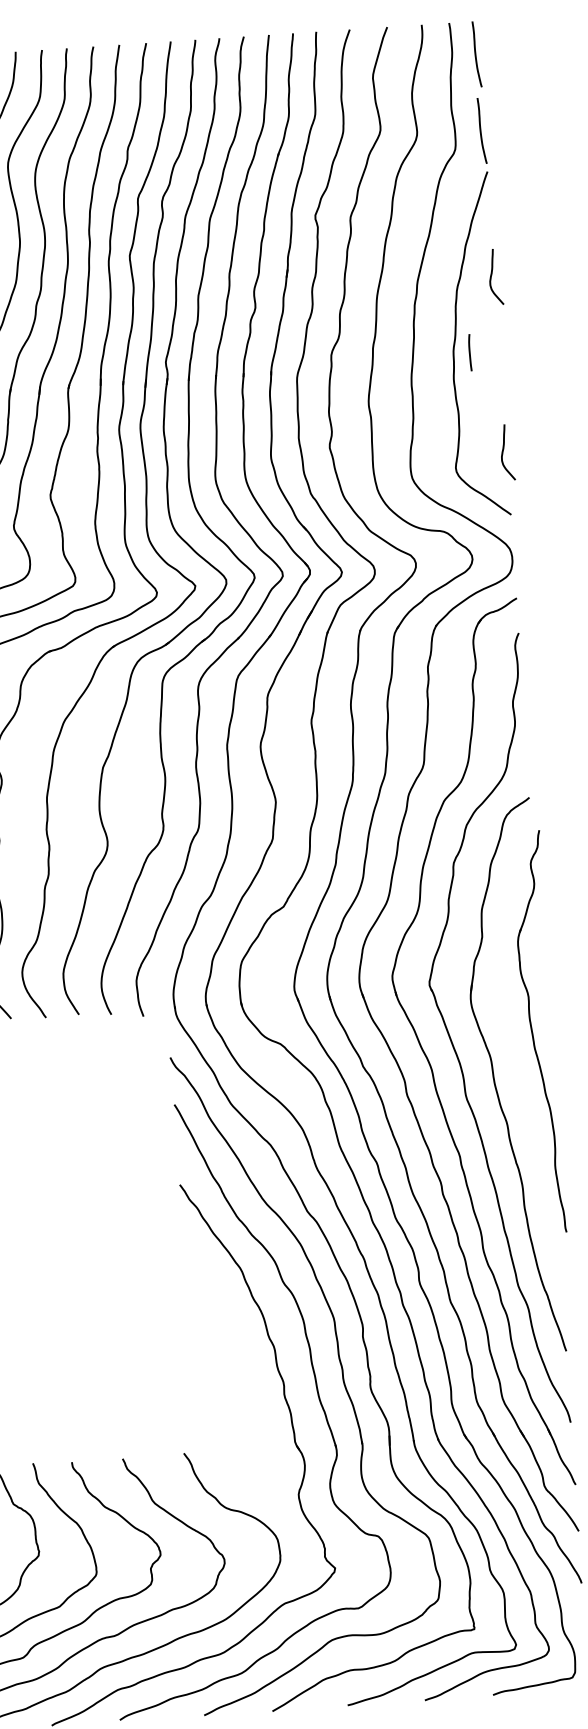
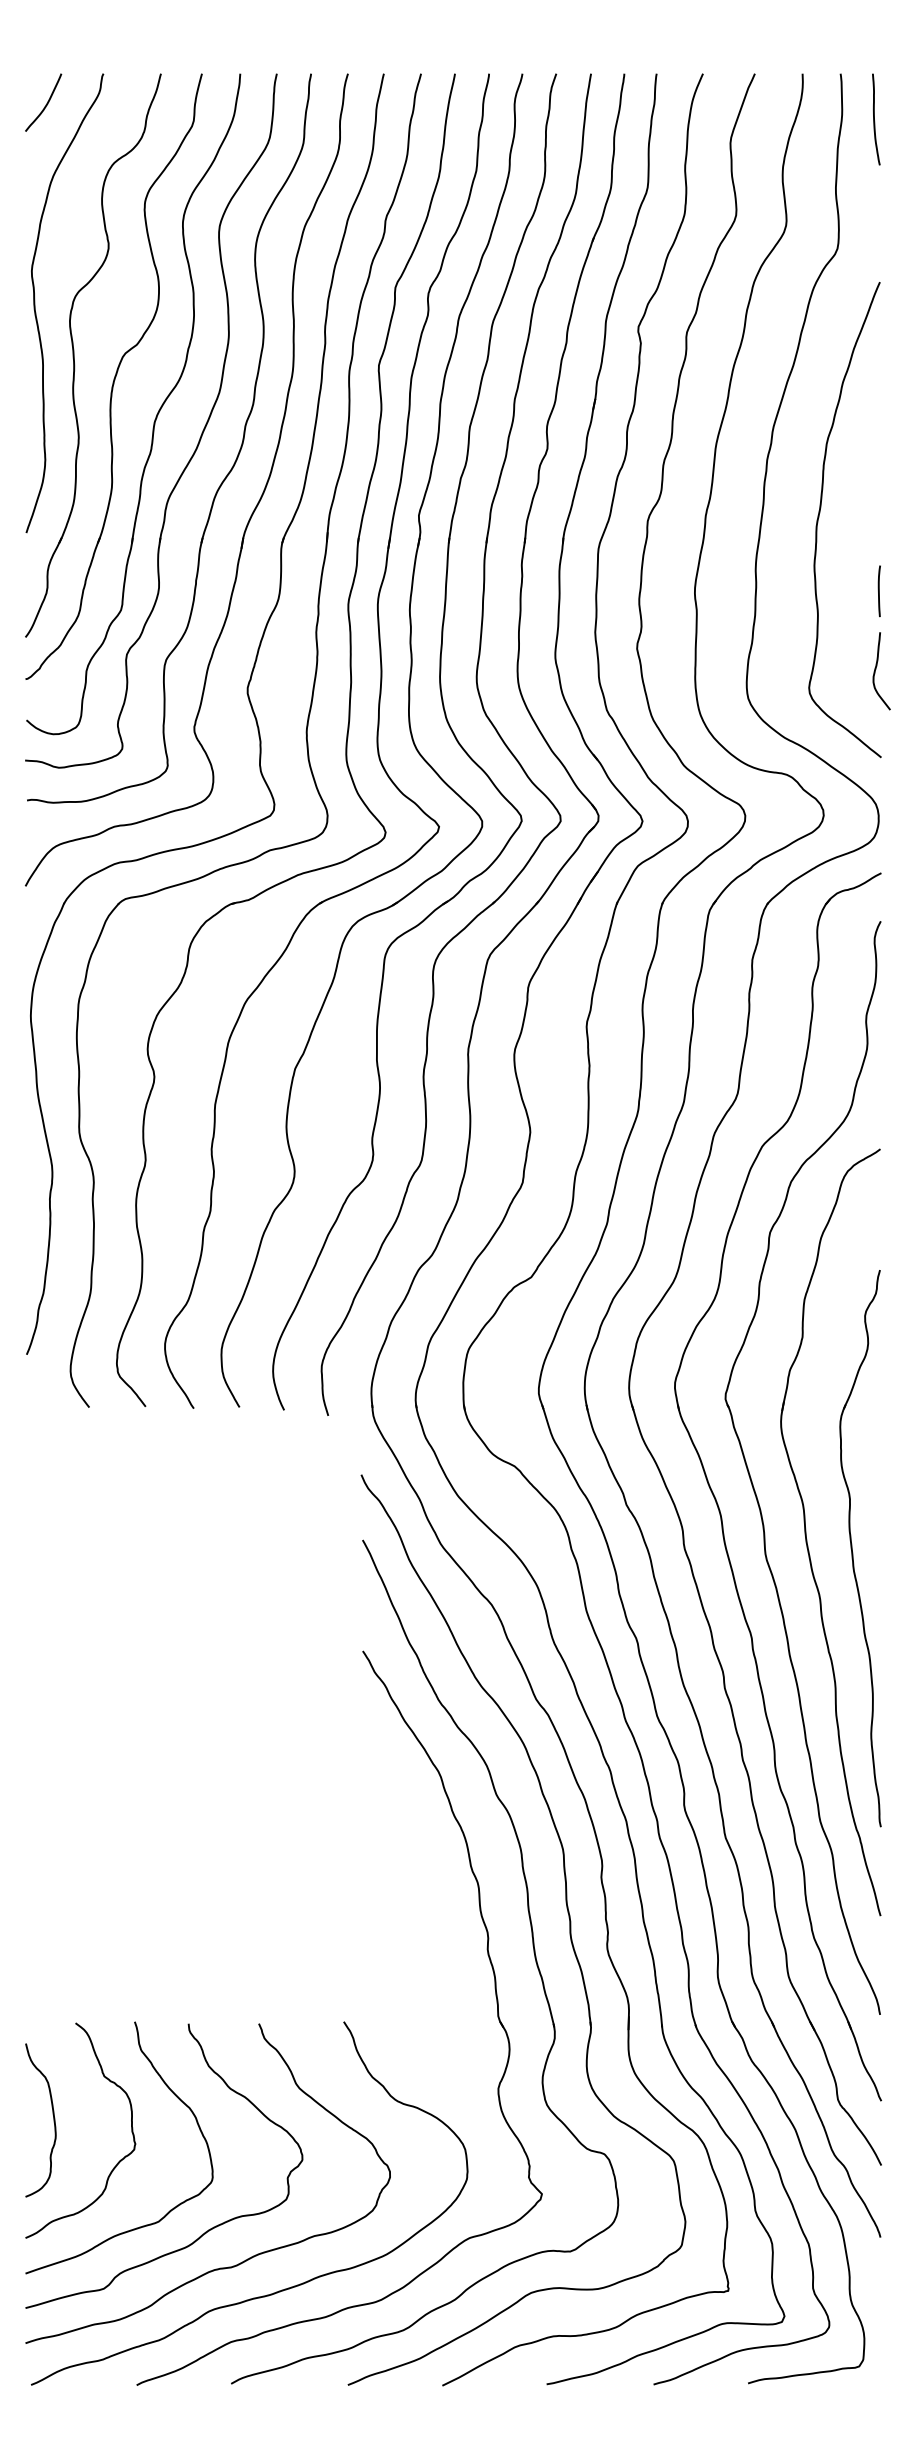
curve: (480, 130) -> (874, 225), removed
curve: (491, 275) -> (876, 426), removed
line: (469, 352) -> (878, 591), moved
part: (532, 1032) -> (852, 1548), moved

